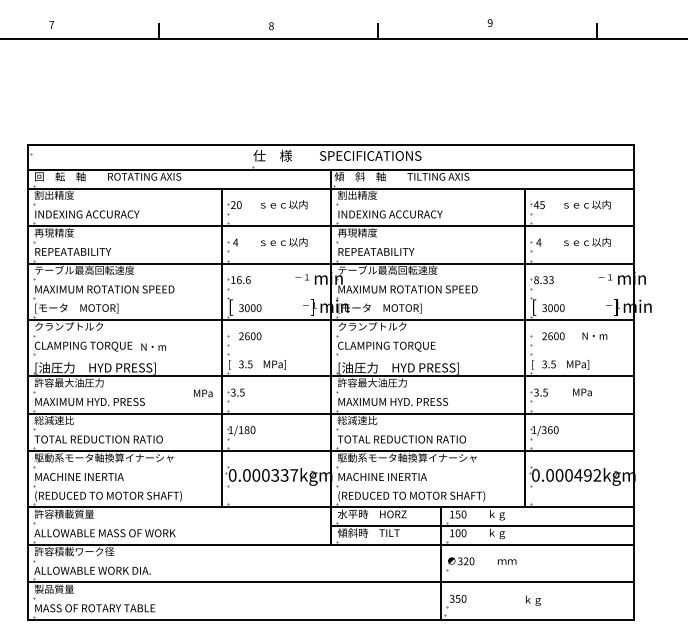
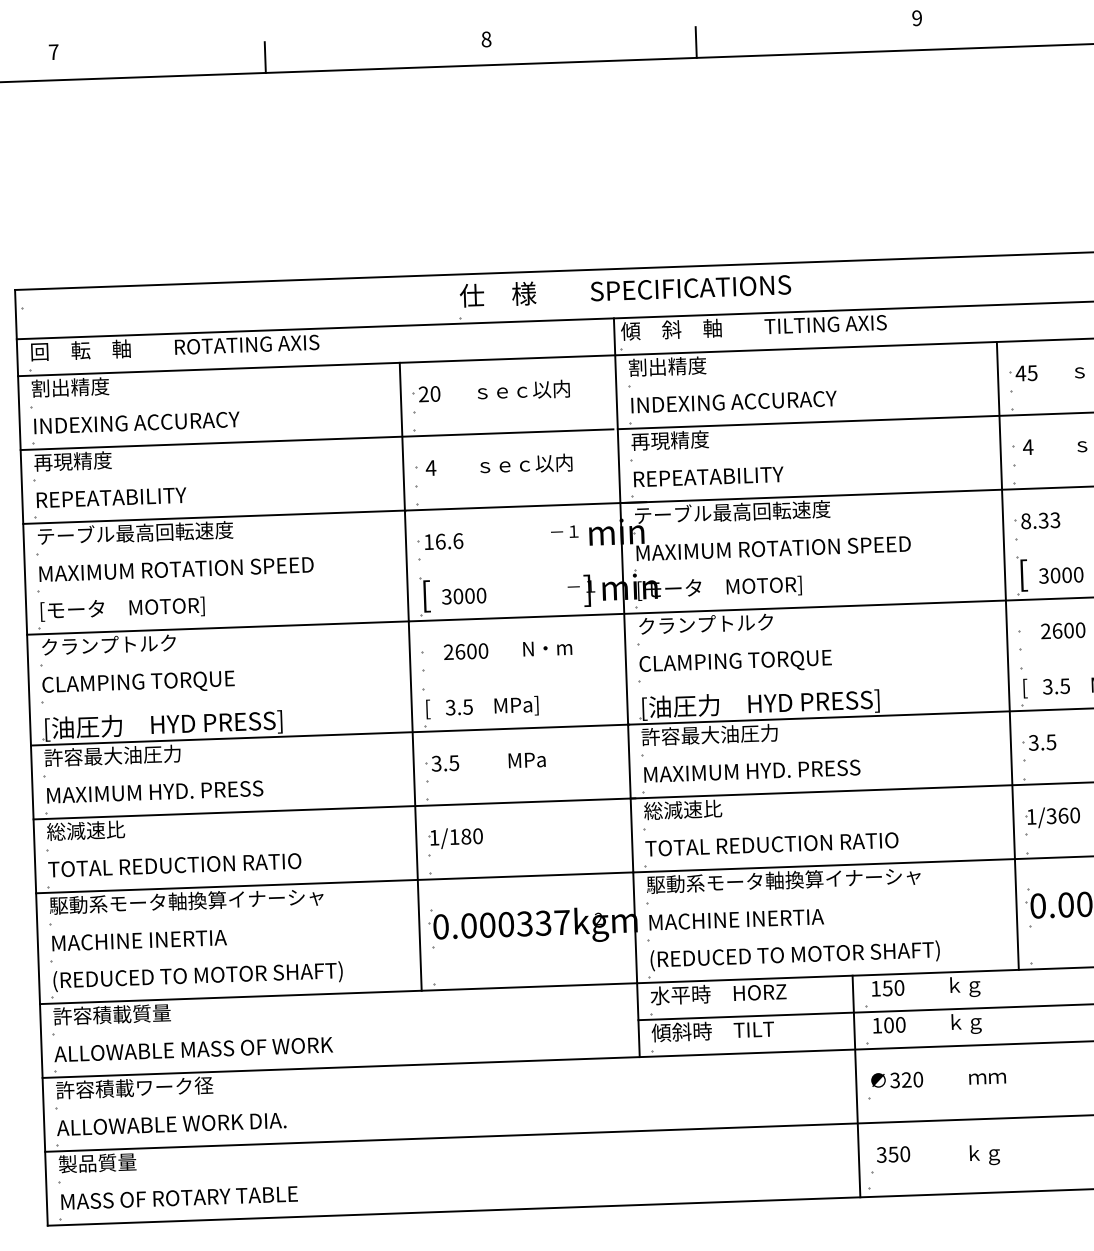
text: (153, 346) -> (547, 647), moved
text: (203, 393) -> (527, 760), moved
text: (533, 600) -> (984, 1154), moved

